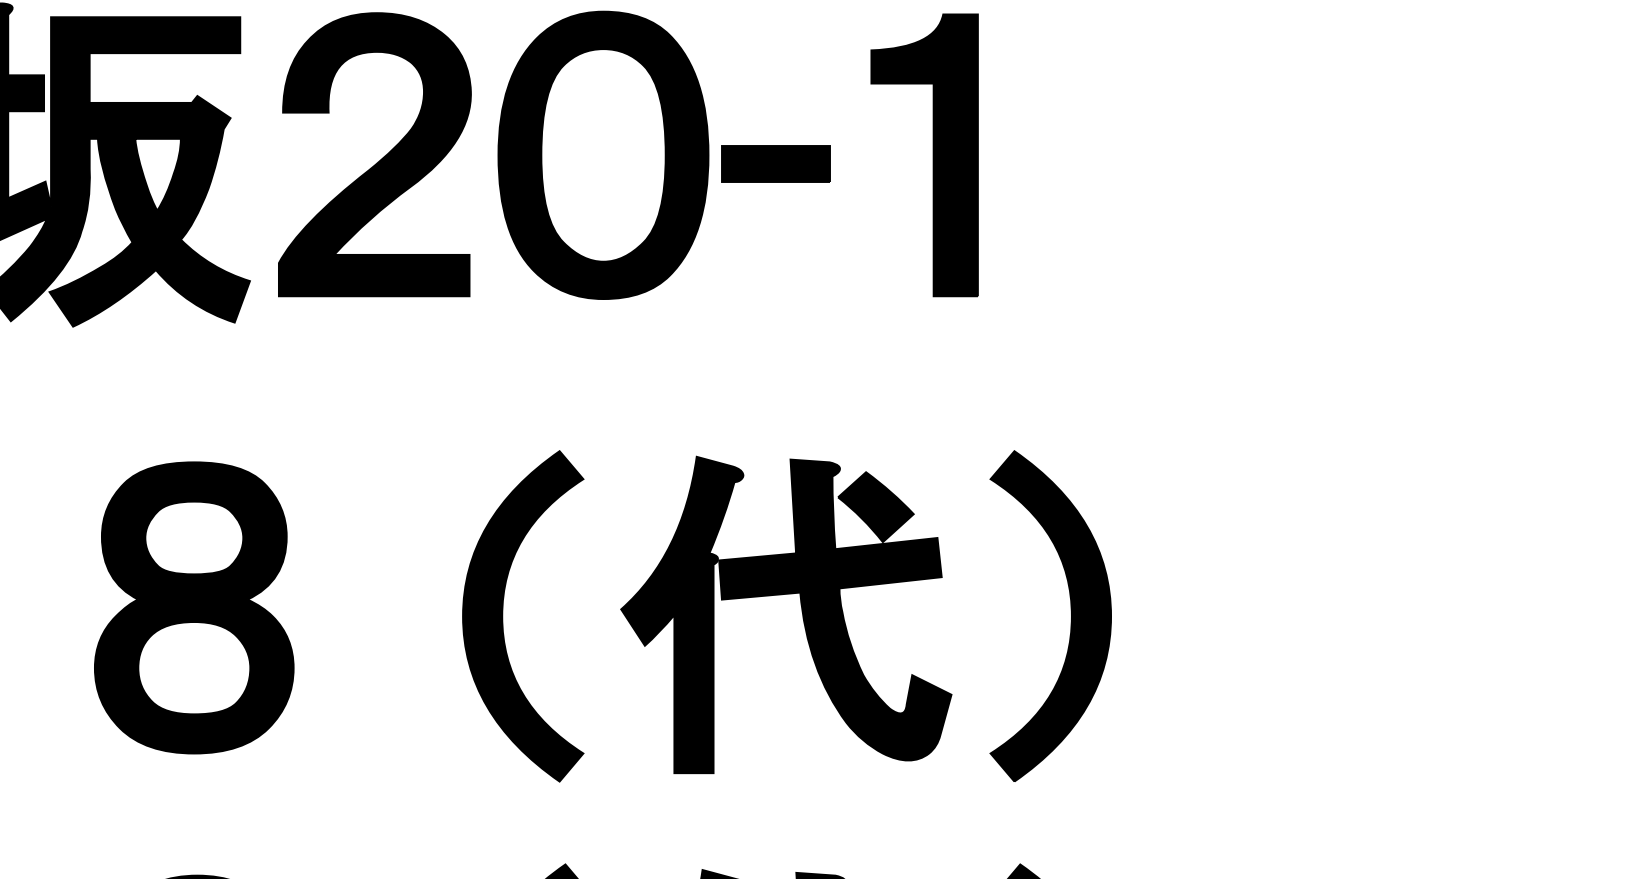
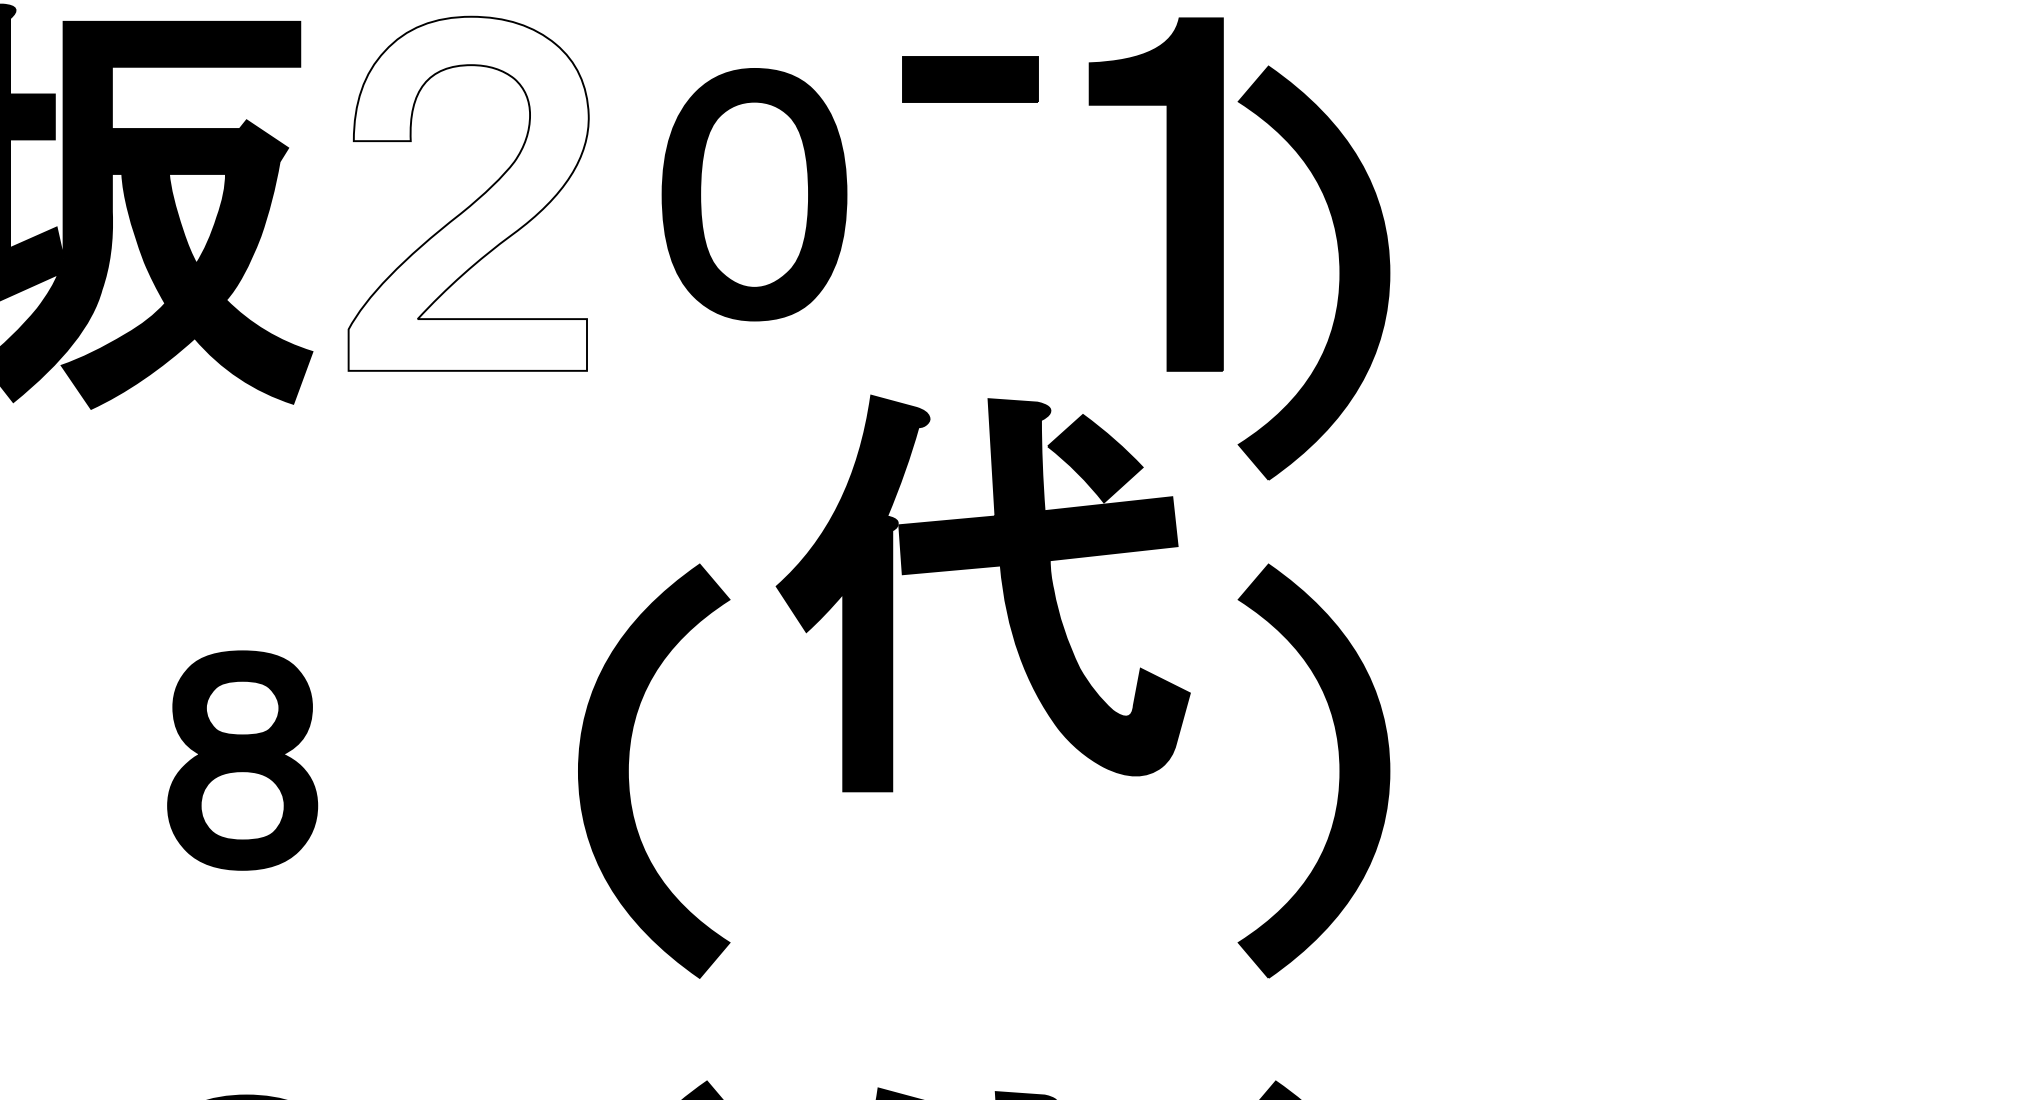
fill: (374, 154) -> (468, 193), removed
part: (603, 155) -> (754, 194), size x0.7
part: (776, 164) -> (970, 79), moved
part: (1071, 217) -> (1339, 272), added
part: (194, 607) -> (242, 760), size x0.6
part: (801, 611) -> (1002, 589), moved

